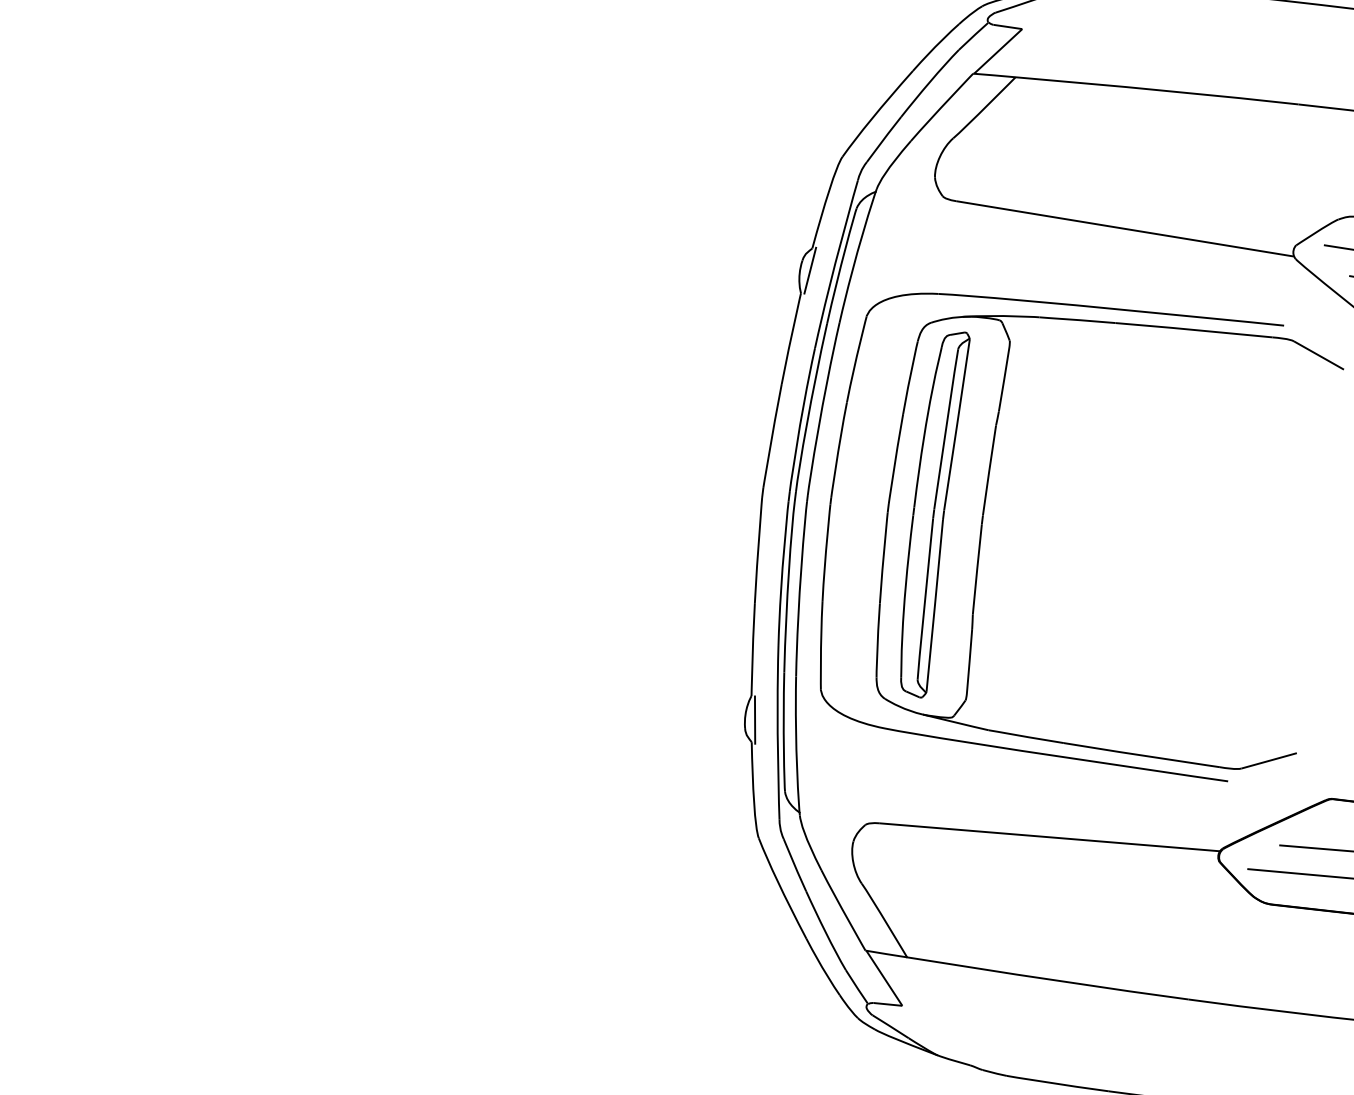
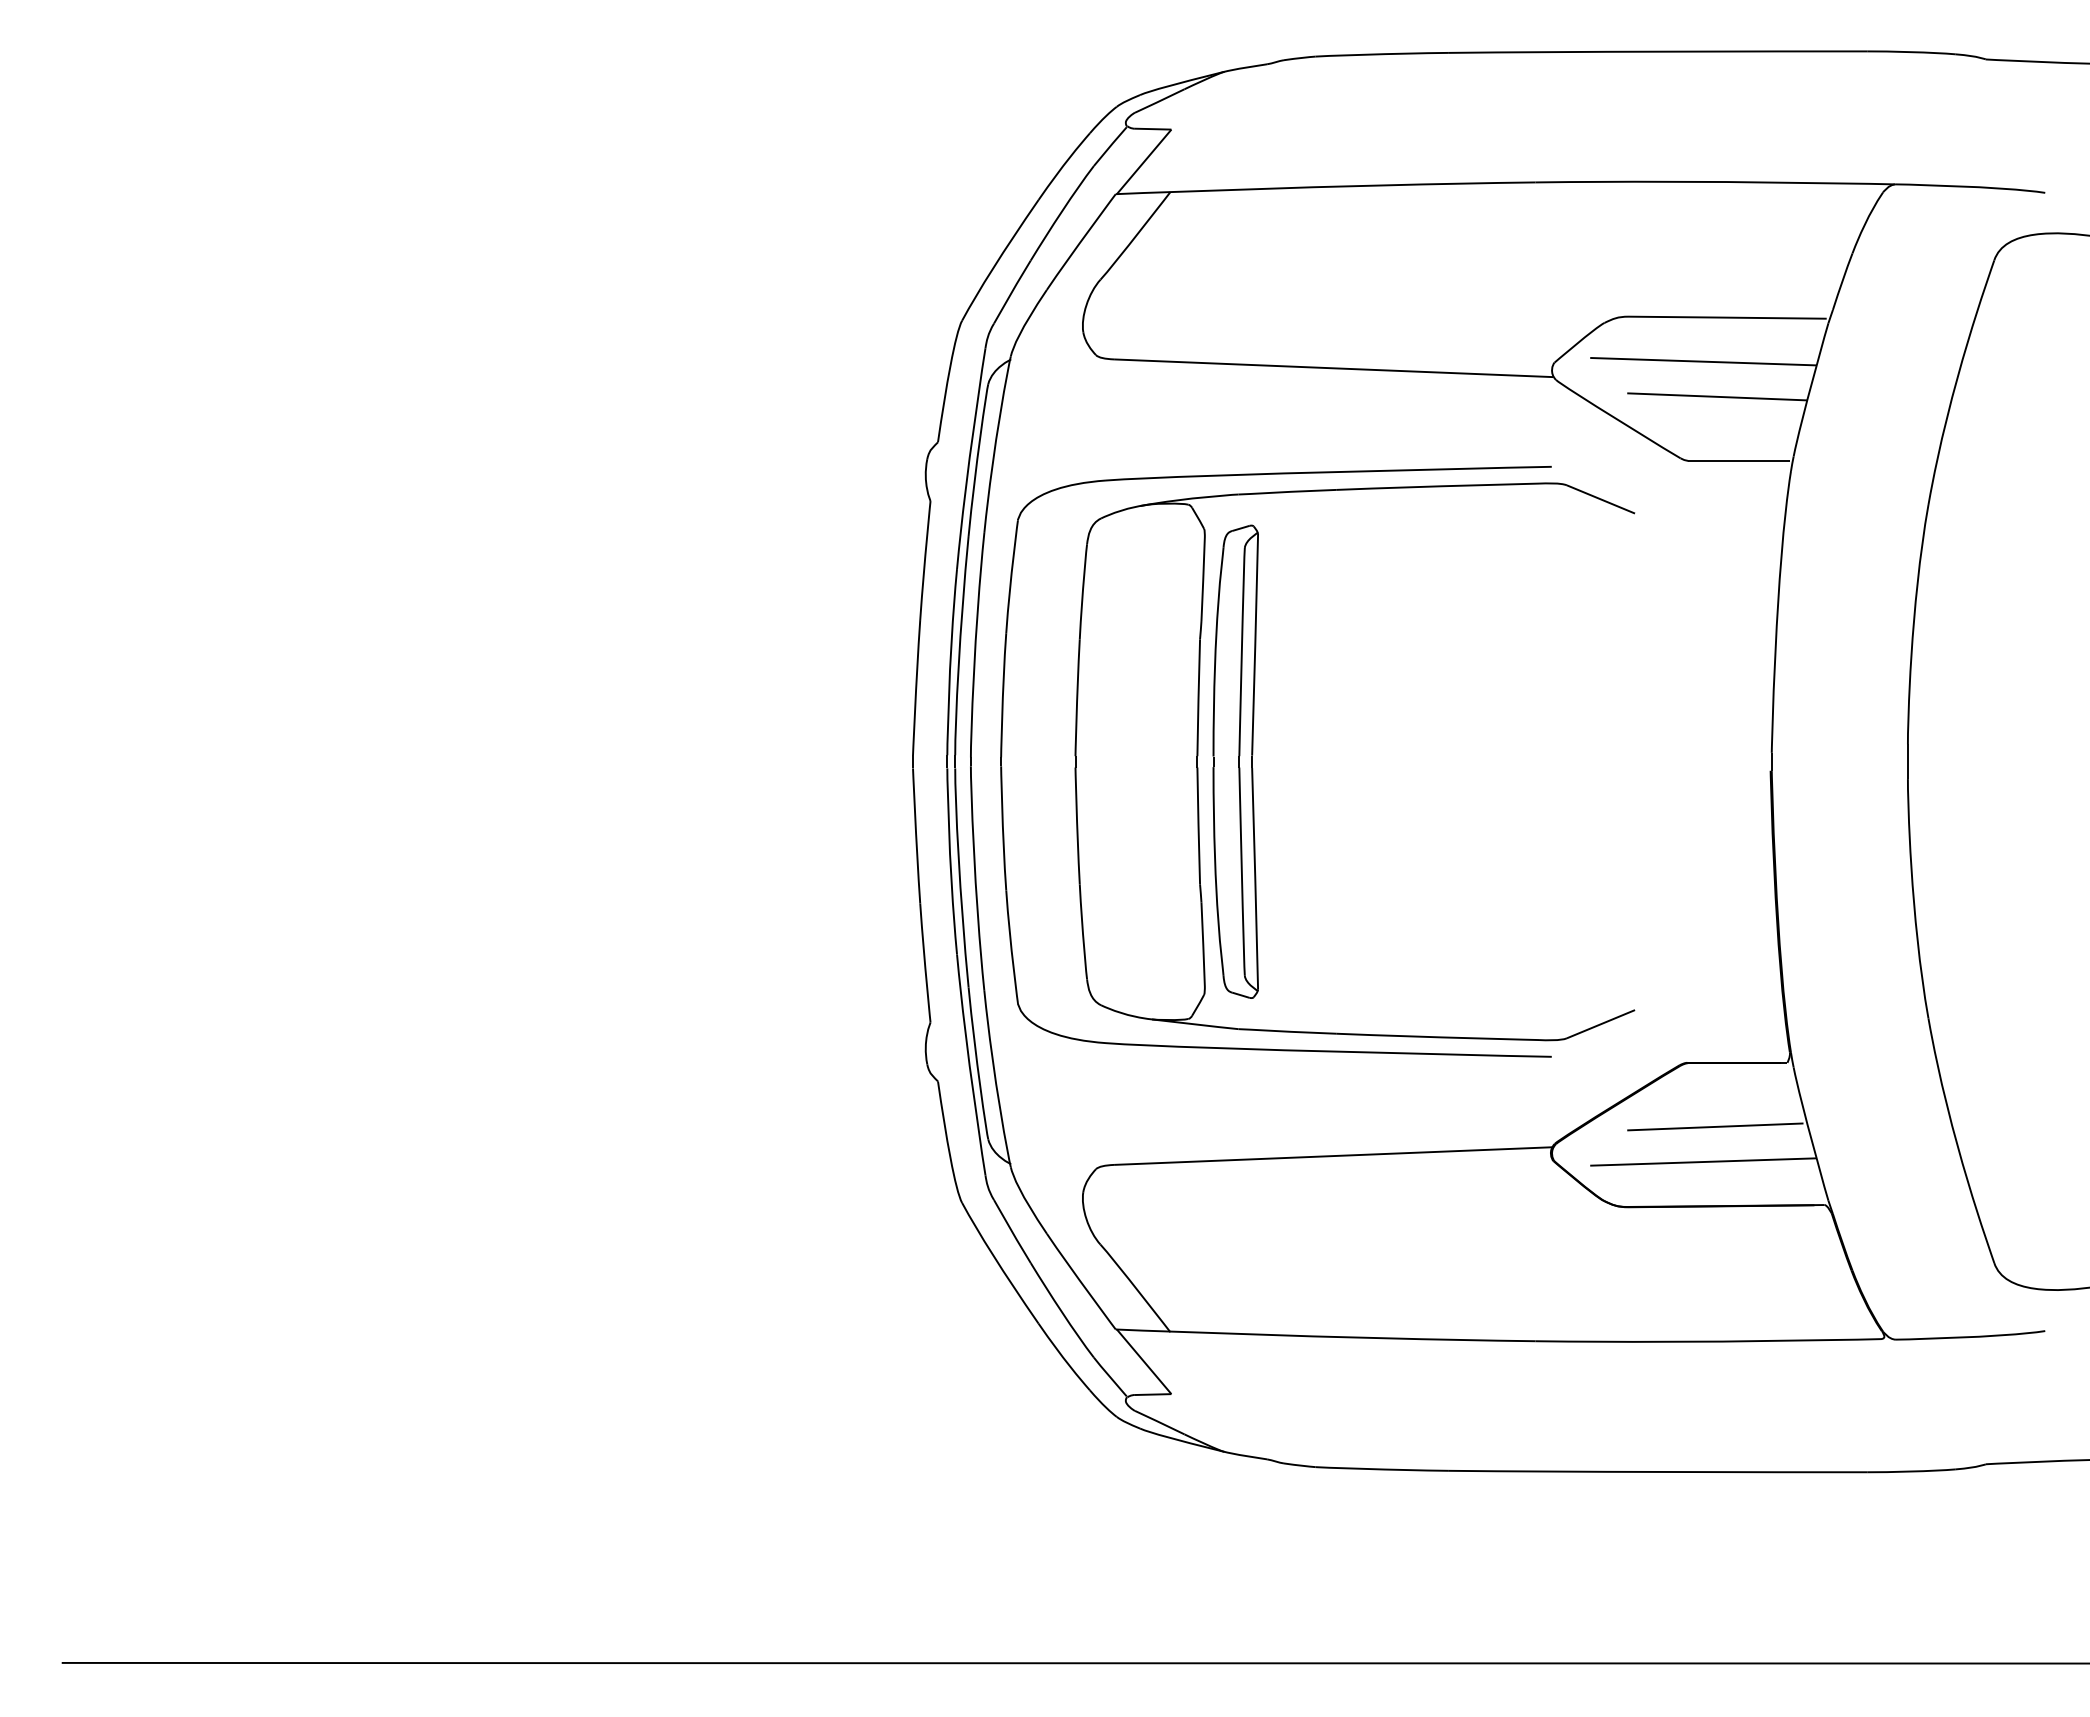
line: (810, 270) -> (938, 470), removed
part: (930, 513) -> (1235, 761), moved
line: (754, 719) -> (938, 1052), removed

